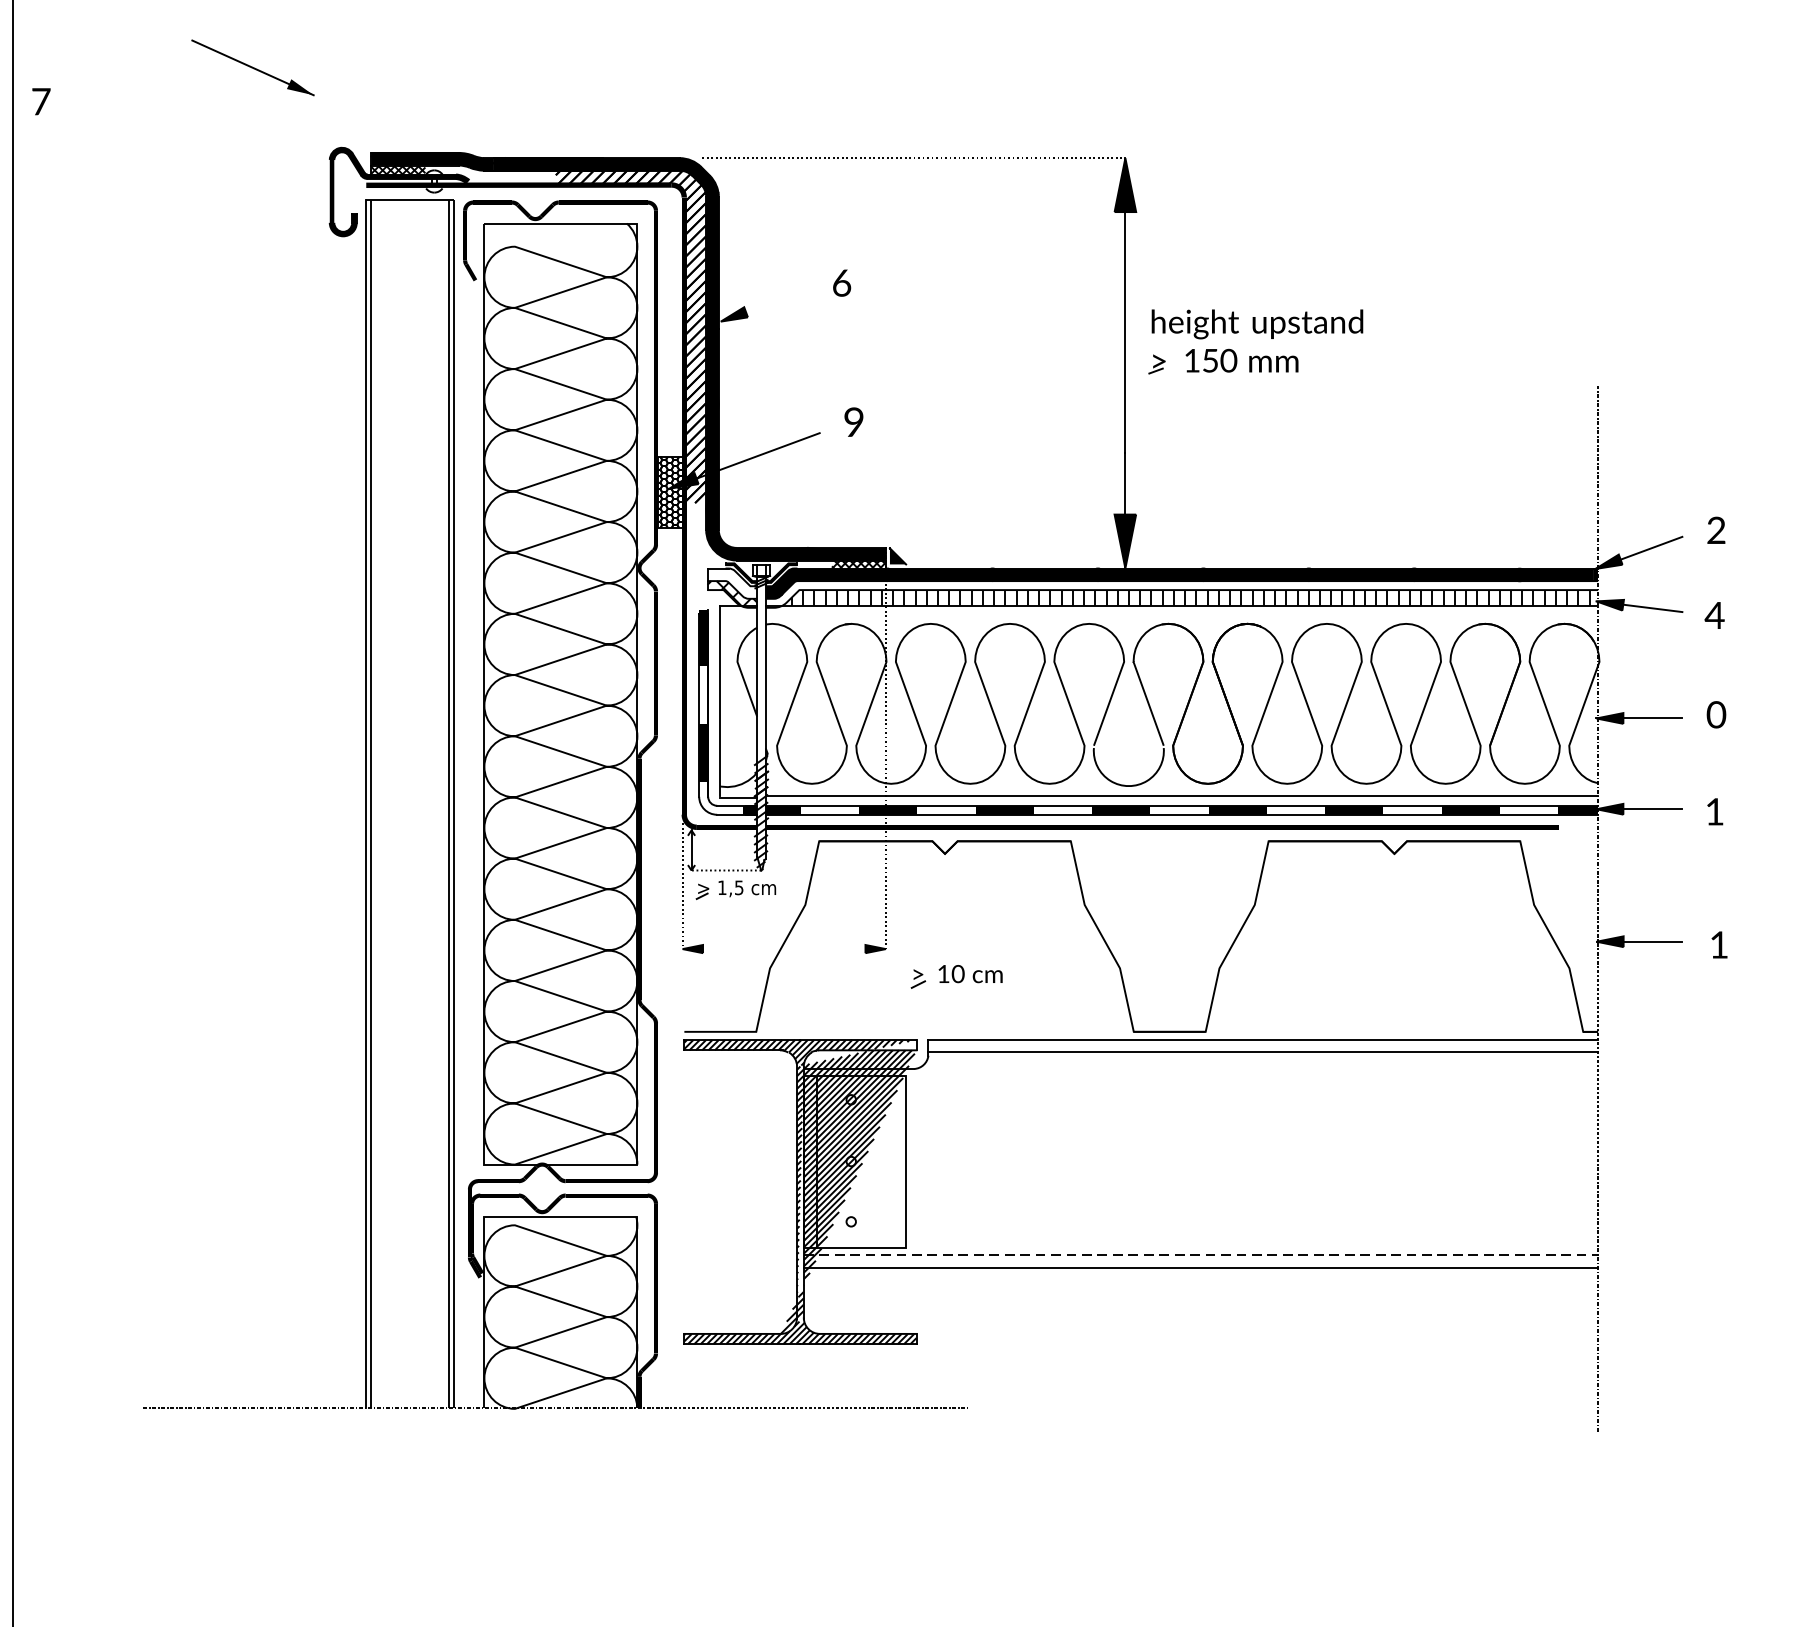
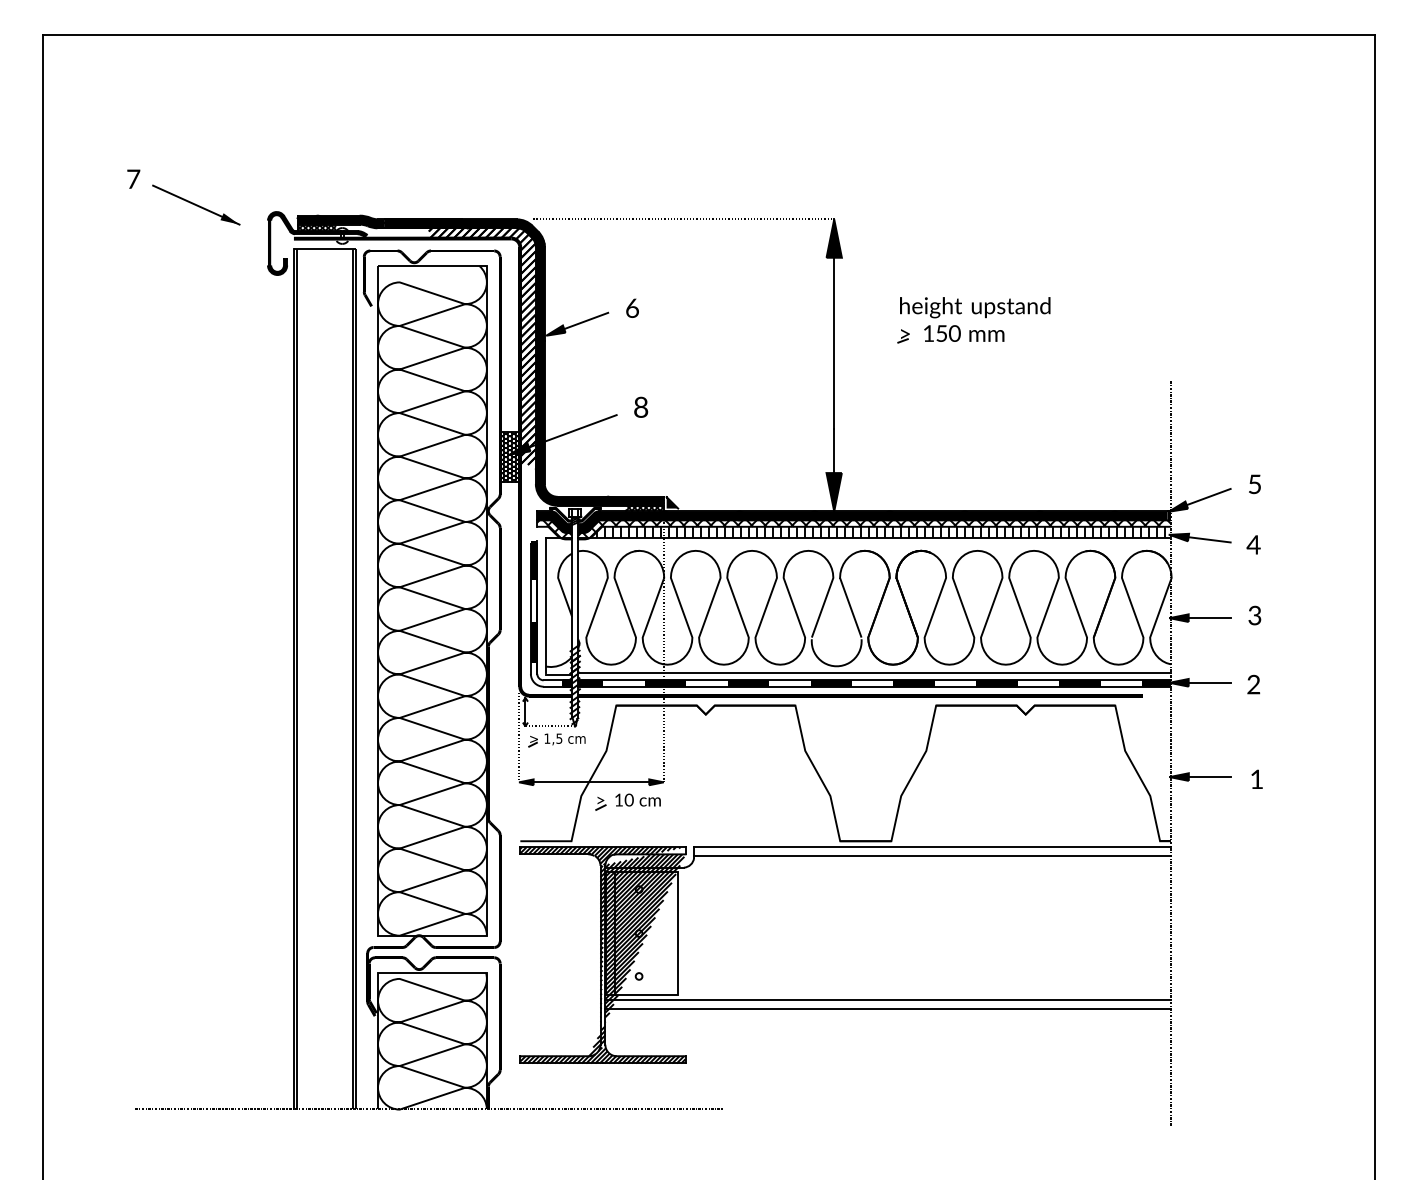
part: (253, 66) -> (196, 204), moved
text: (41, 100) -> (133, 178), moved
line: (777, 300) -> (586, 320), added
part: (1256, 333) -> (974, 314), moved
text: (854, 422) -> (641, 407), 9 -> 8
text: (1715, 530) -> (1254, 484), 2 -> 5
fill: (732, 584) -> (554, 522), added
hatch: (1181, 593) -> (874, 529), added
text: (1715, 714) -> (1254, 615), 0 -> 3
text: (1714, 811) -> (1253, 684), 1 -> 2
line: (784, 949) -> (591, 782), added
part: (955, 976) -> (627, 801), moved
line: (1201, 1255) -> (888, 1000), dashed -> solid

